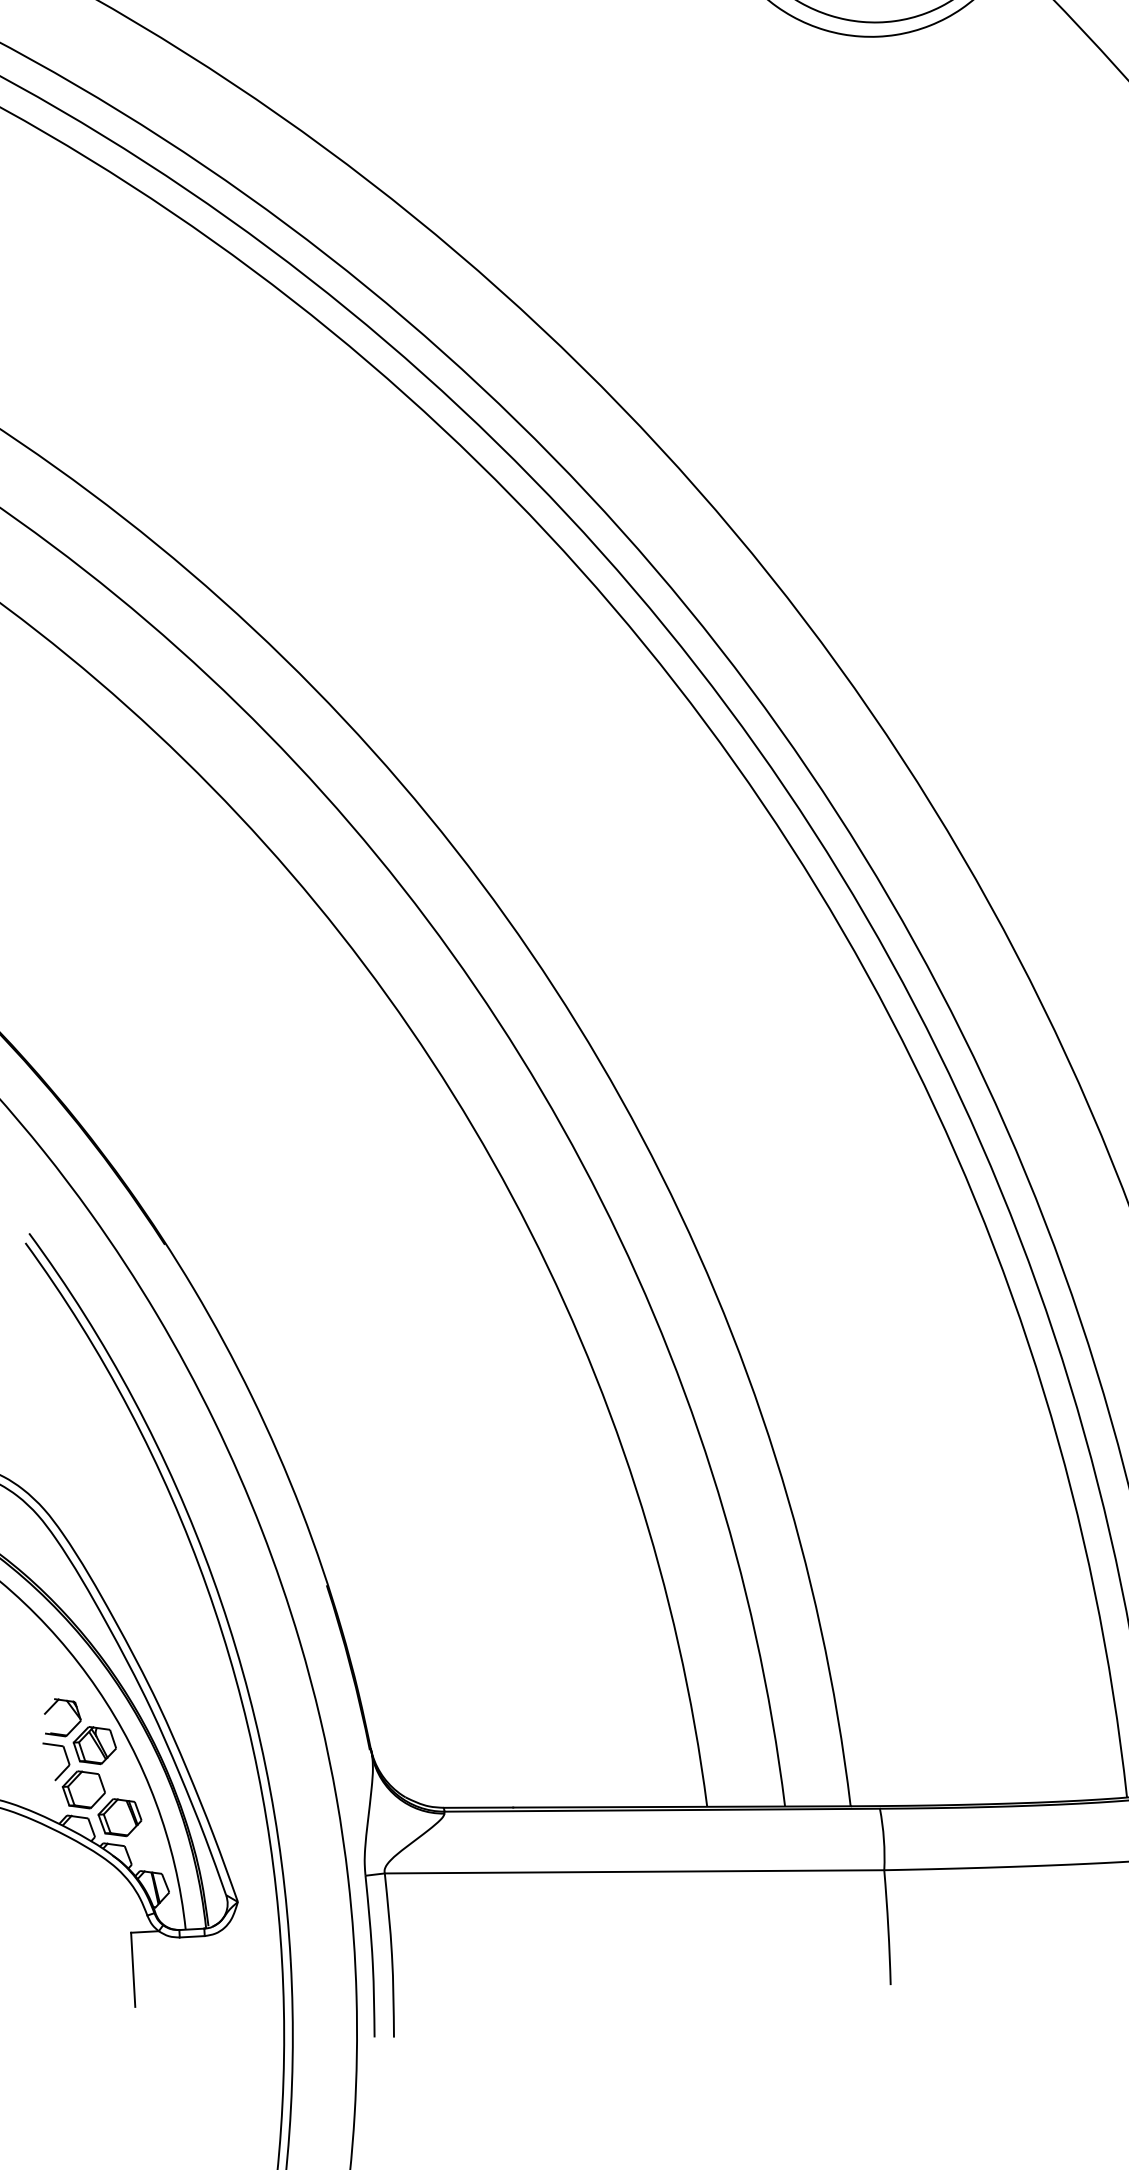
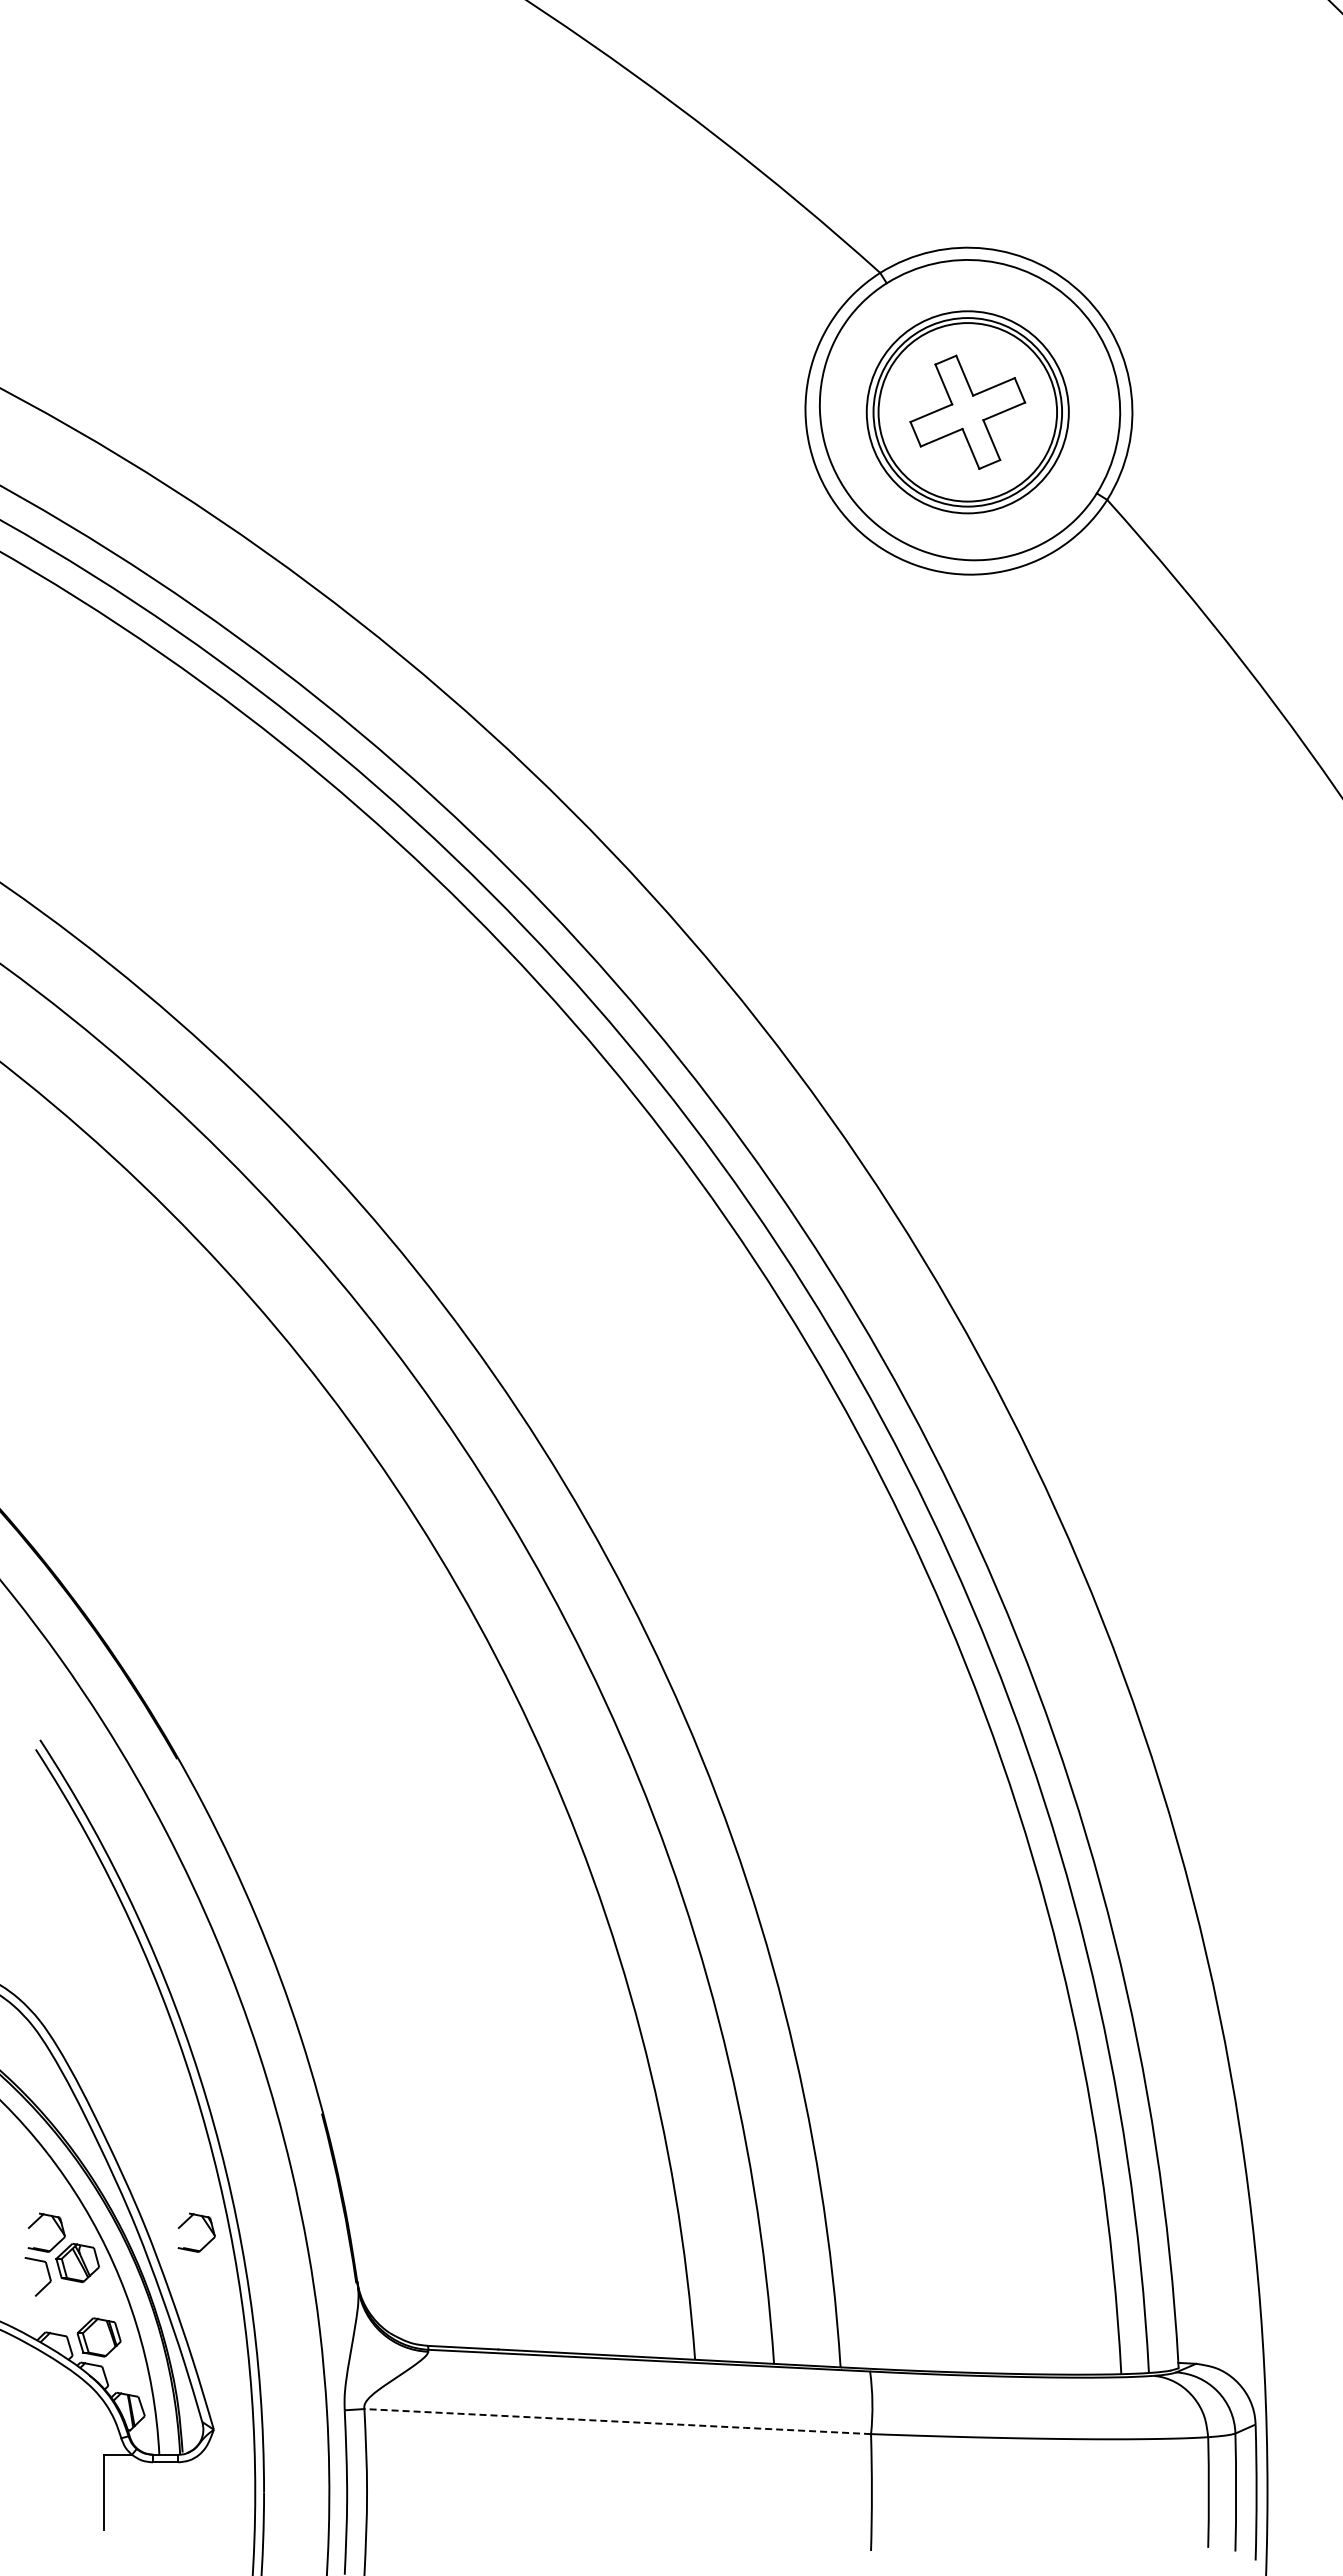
part: (220, 1702) -> (207, 2226), added
part: (84, 1790) -> (64, 2307), removed
line: (634, 1871) -> (617, 2421), solid -> dashed

